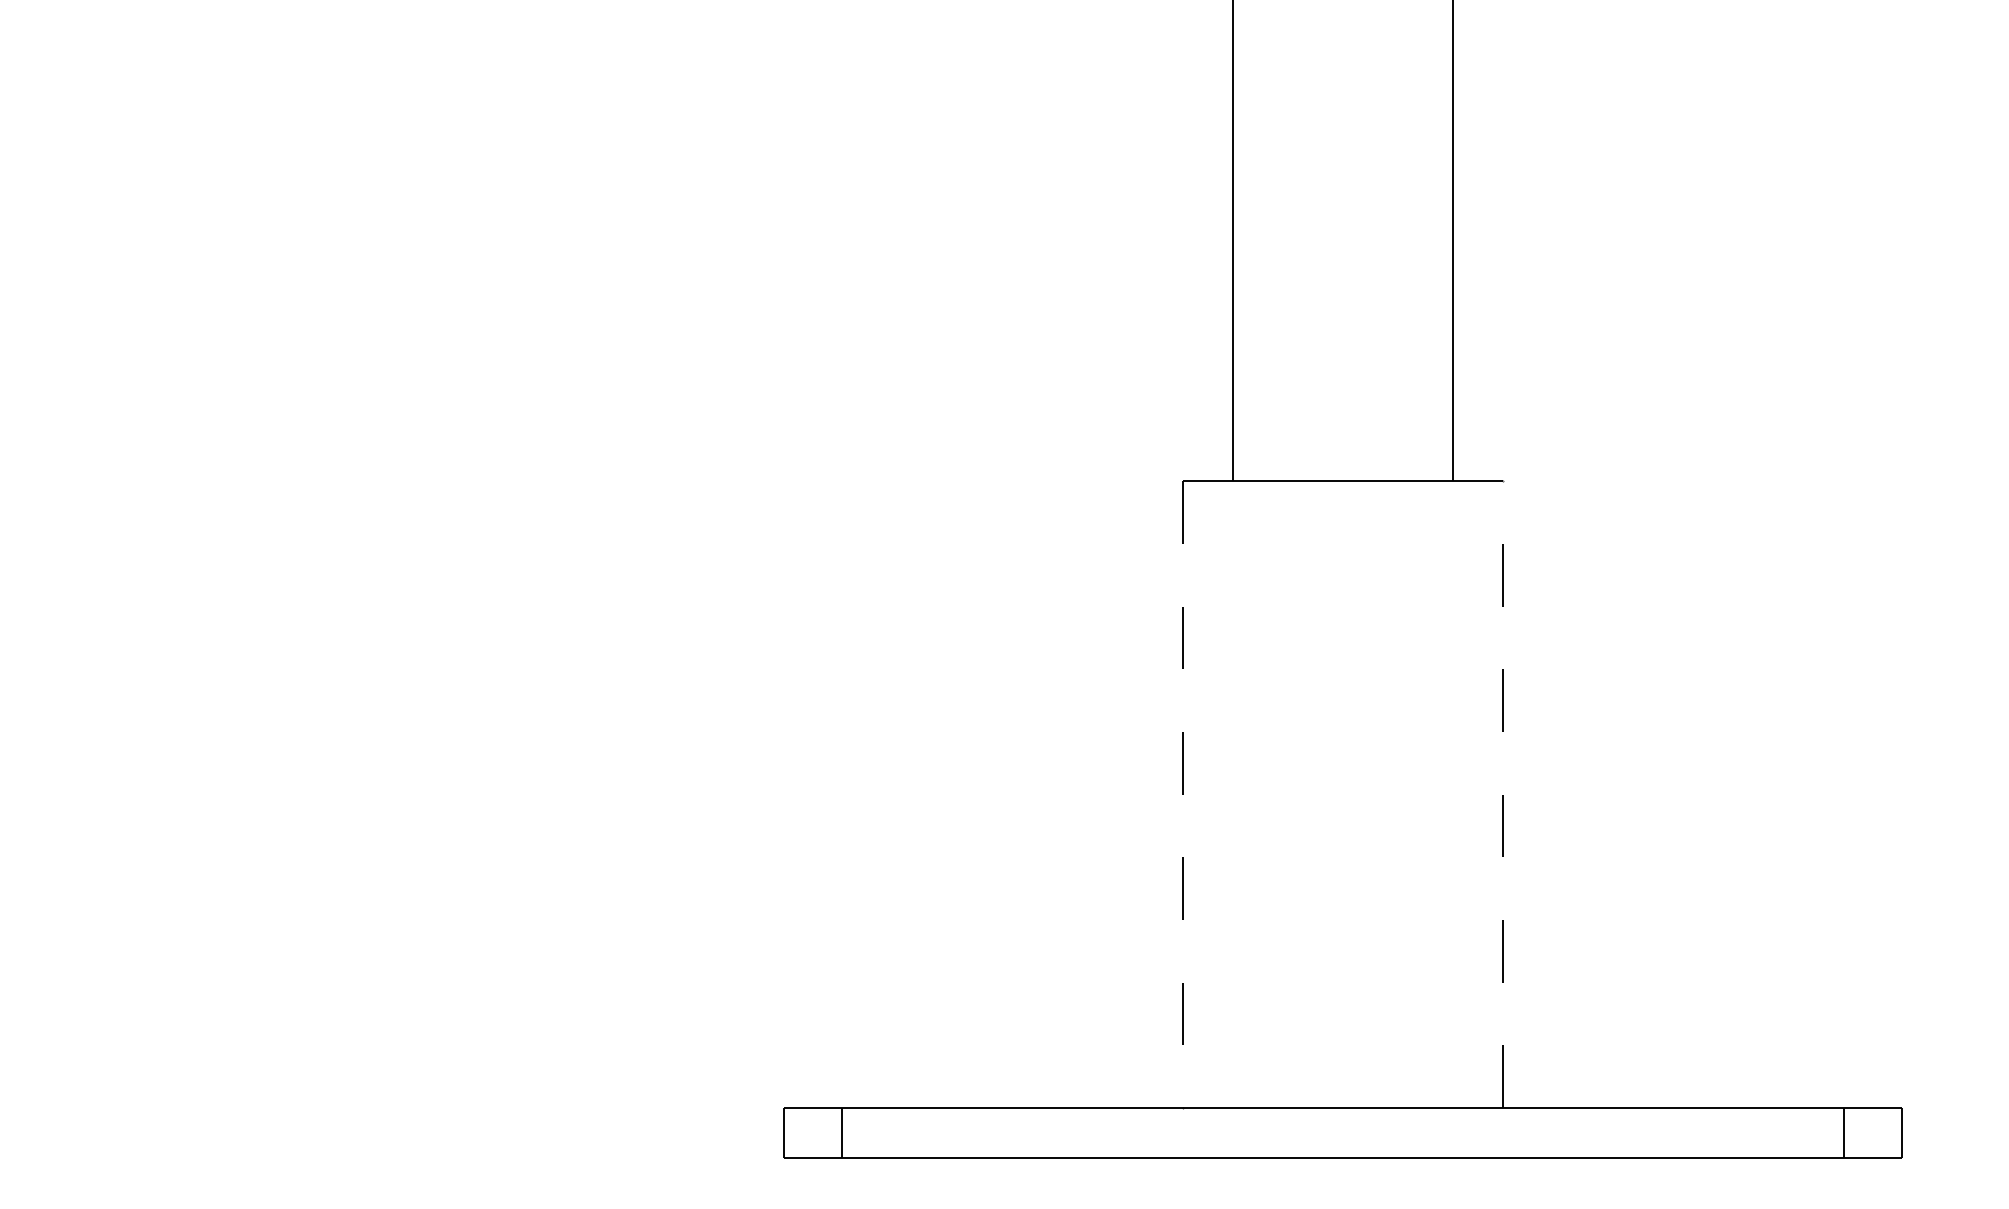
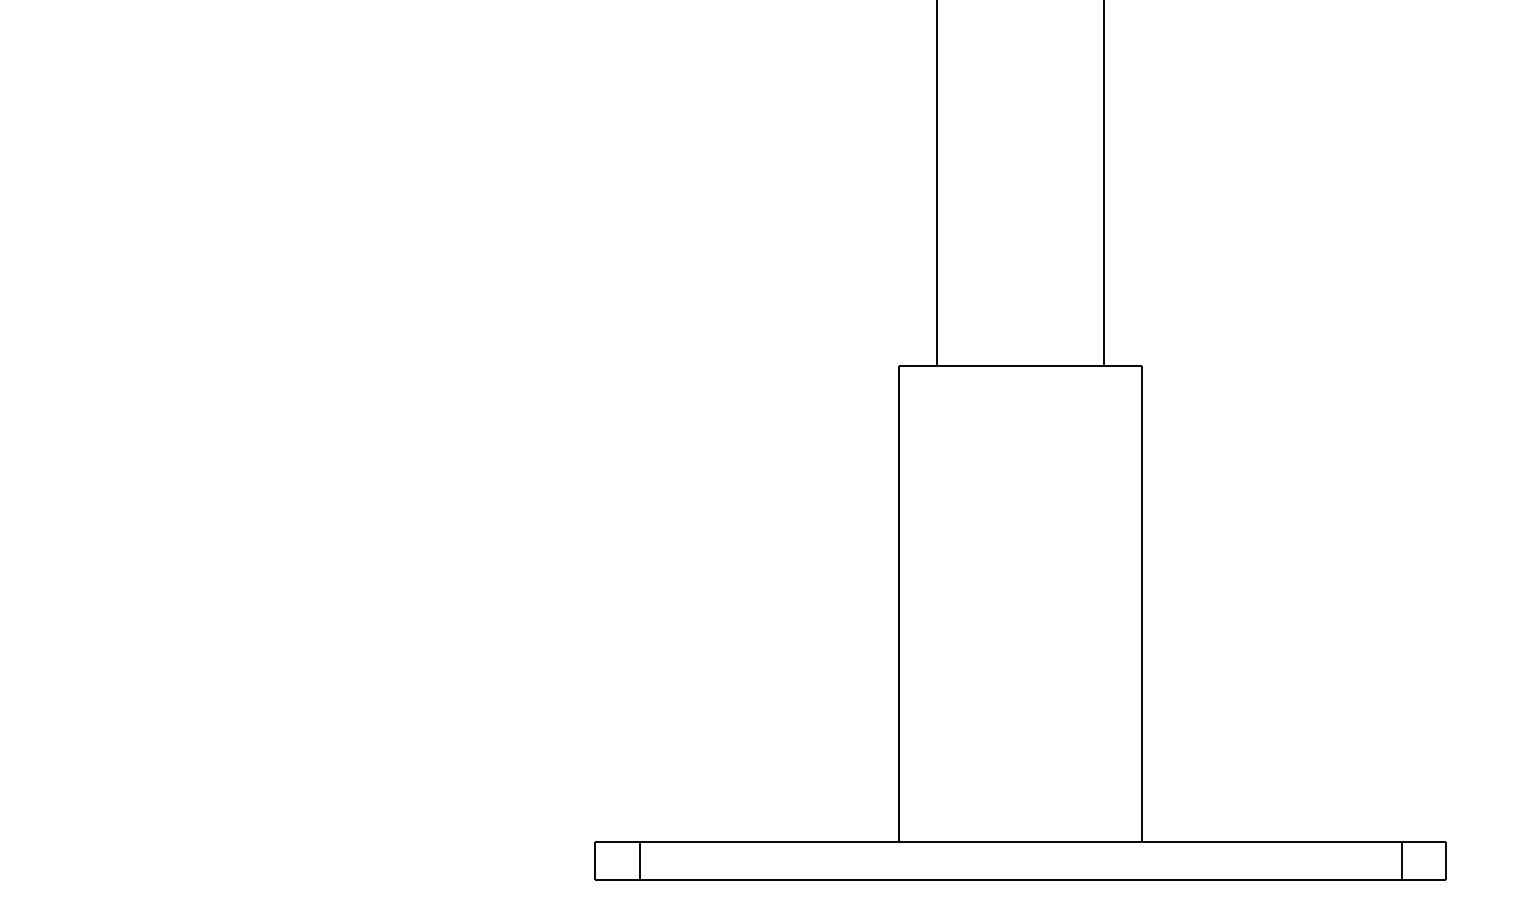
line: (1502, 794) -> (1142, 603), dashed -> solid
line: (1183, 795) -> (899, 604), dashed -> solid

